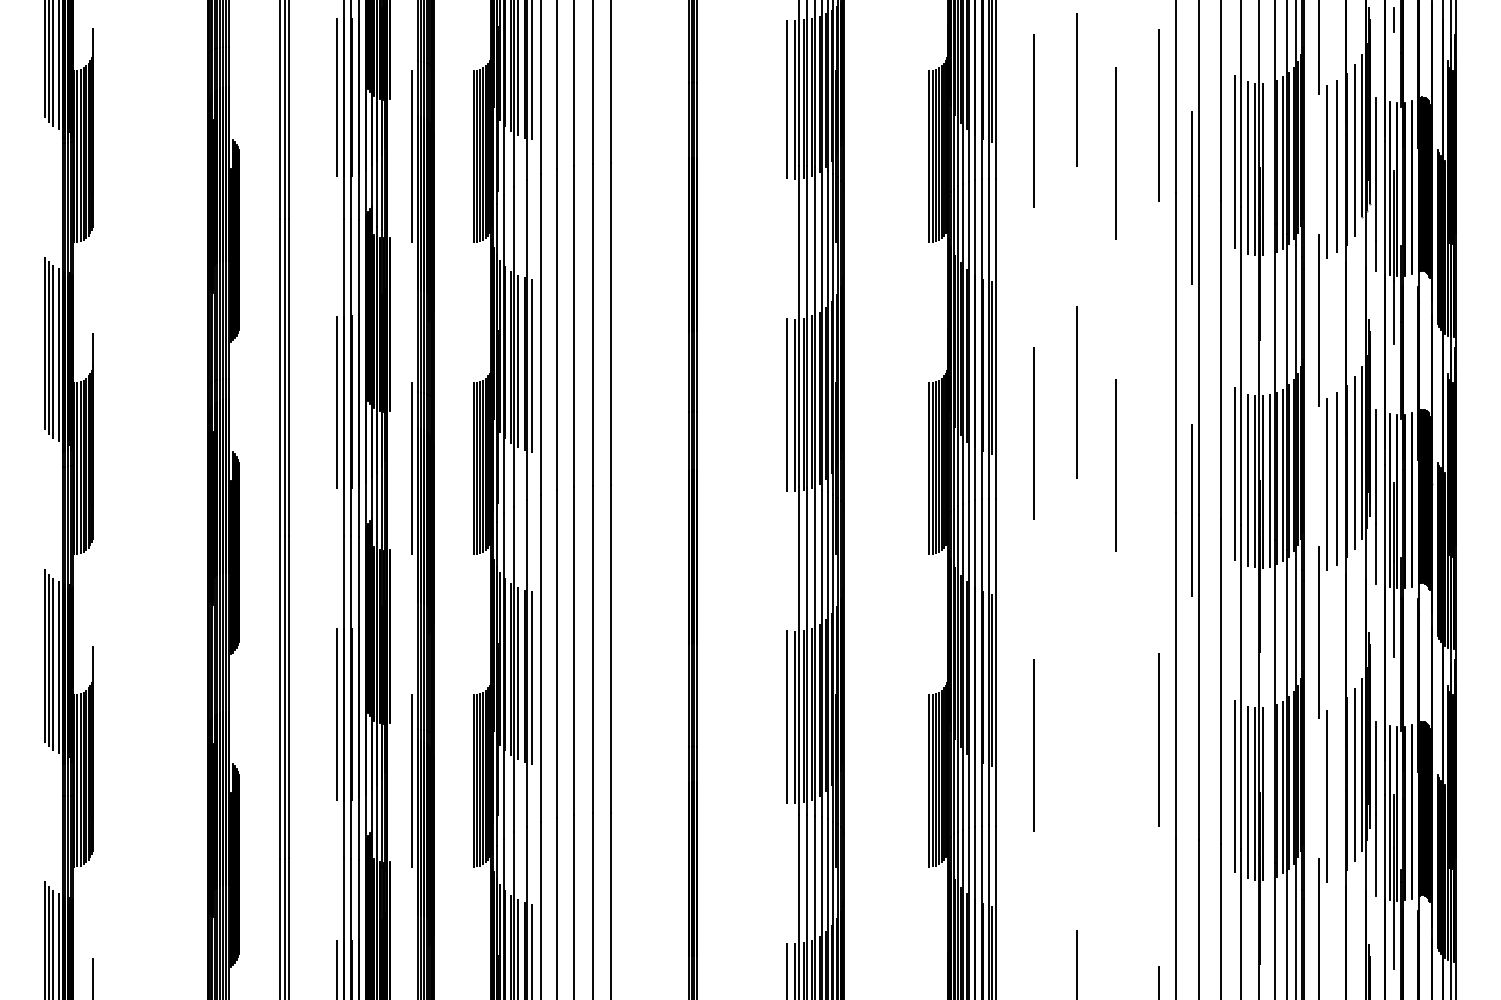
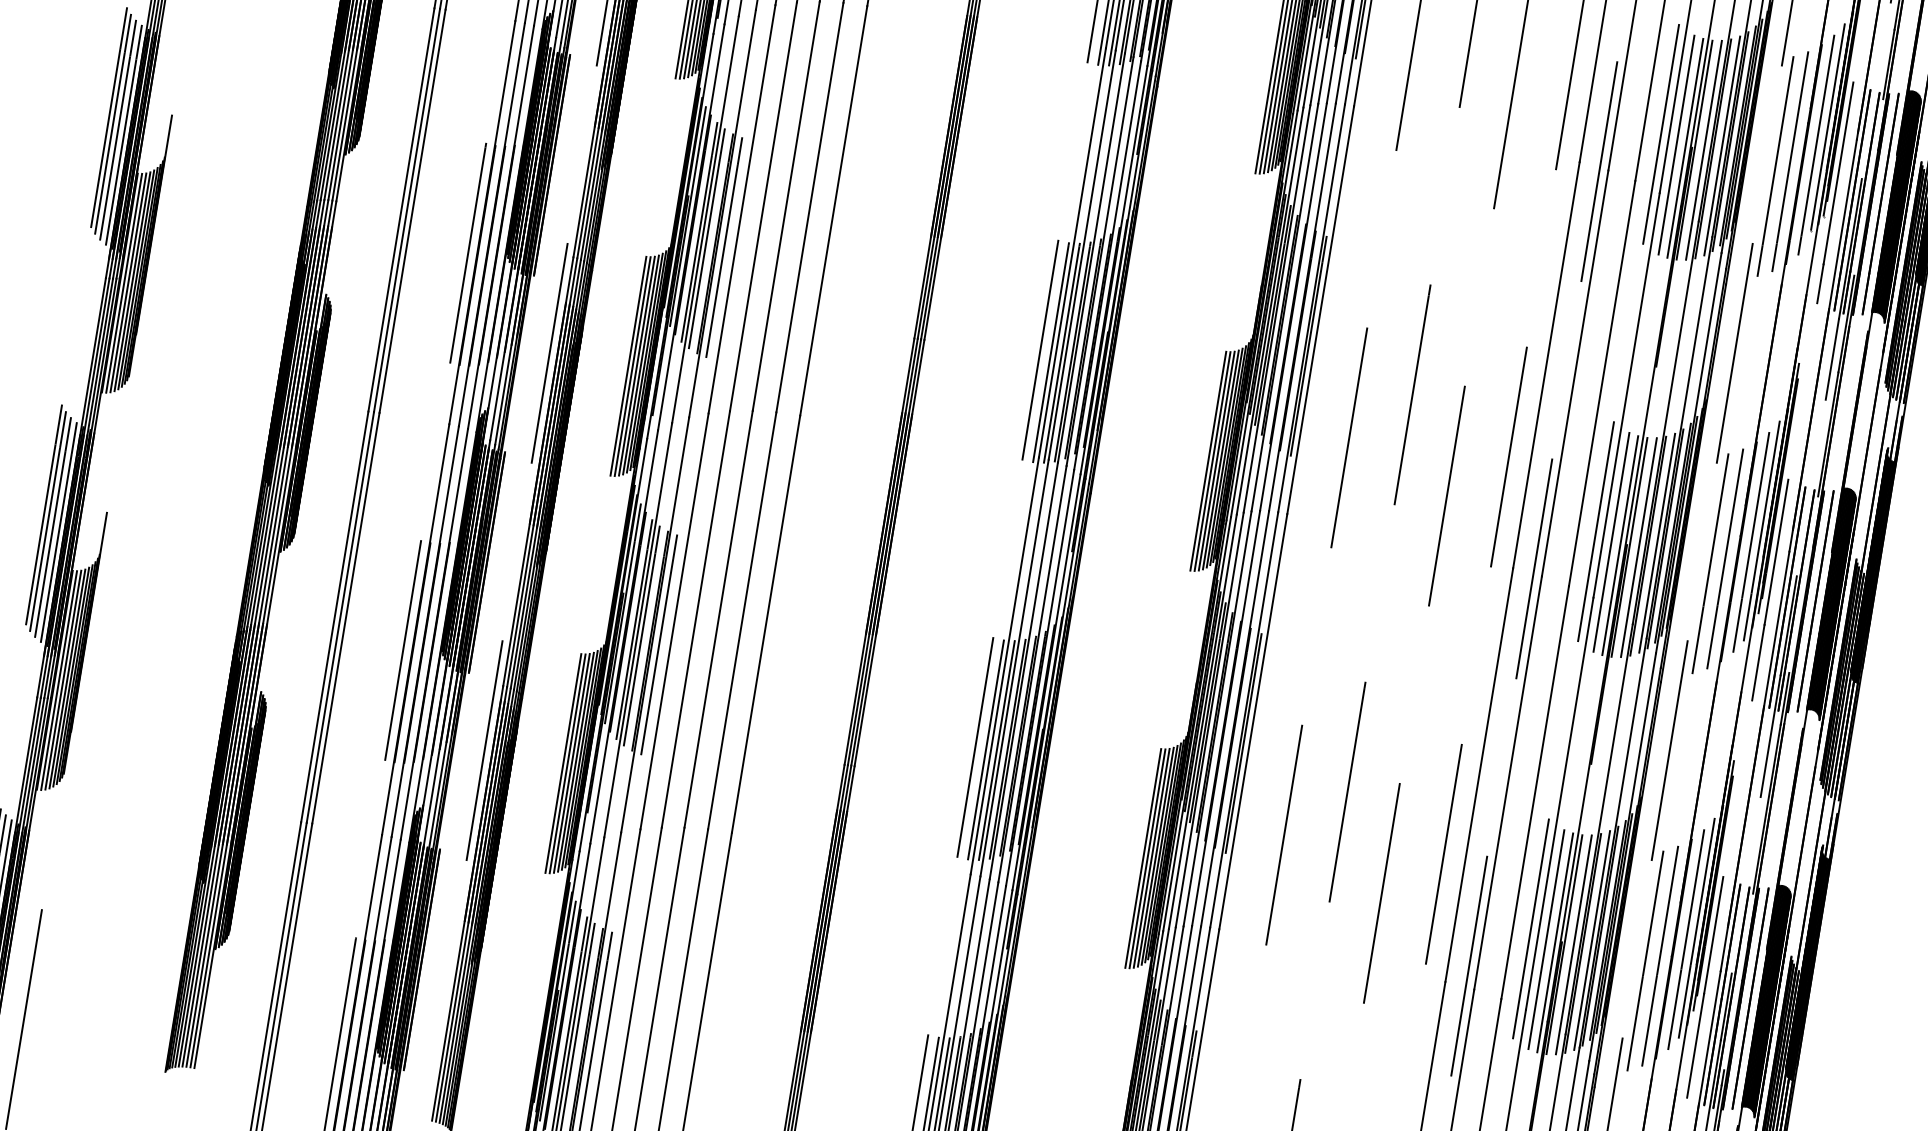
line: (1269, 168) -> (1703, 150), added
line: (1158, 427) -> (1508, 456), added
line: (1076, 704) -> (1346, 791), added
line: (1116, 777) -> (1382, 893), added
line: (1336, 790) -> (1659, 955), added
line: (1269, 792) -> (1573, 944), added
line: (1192, 822) -> (1469, 966), added

